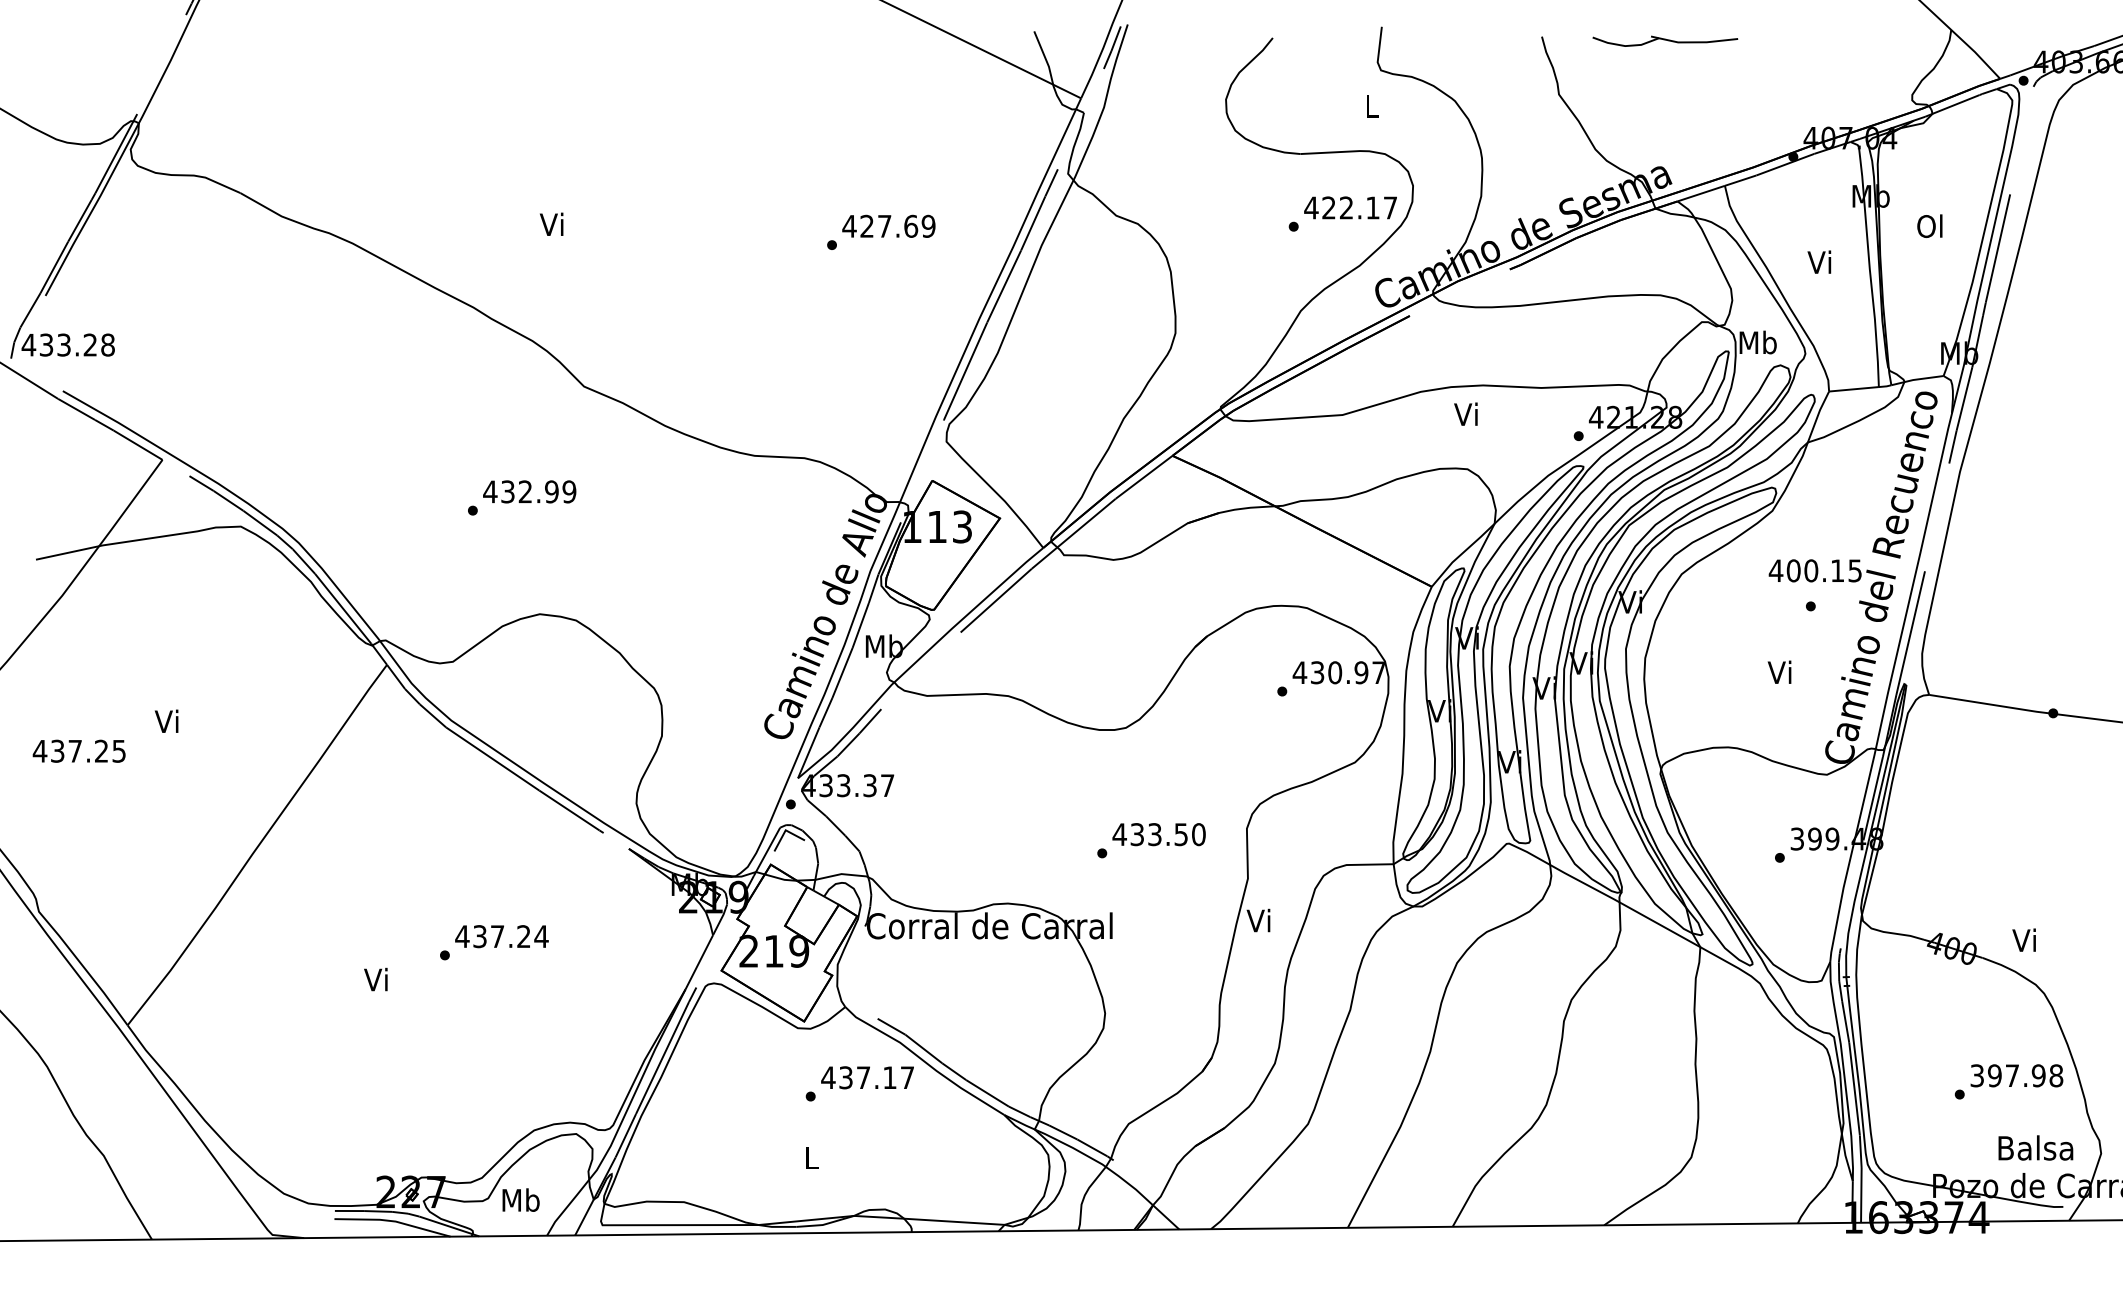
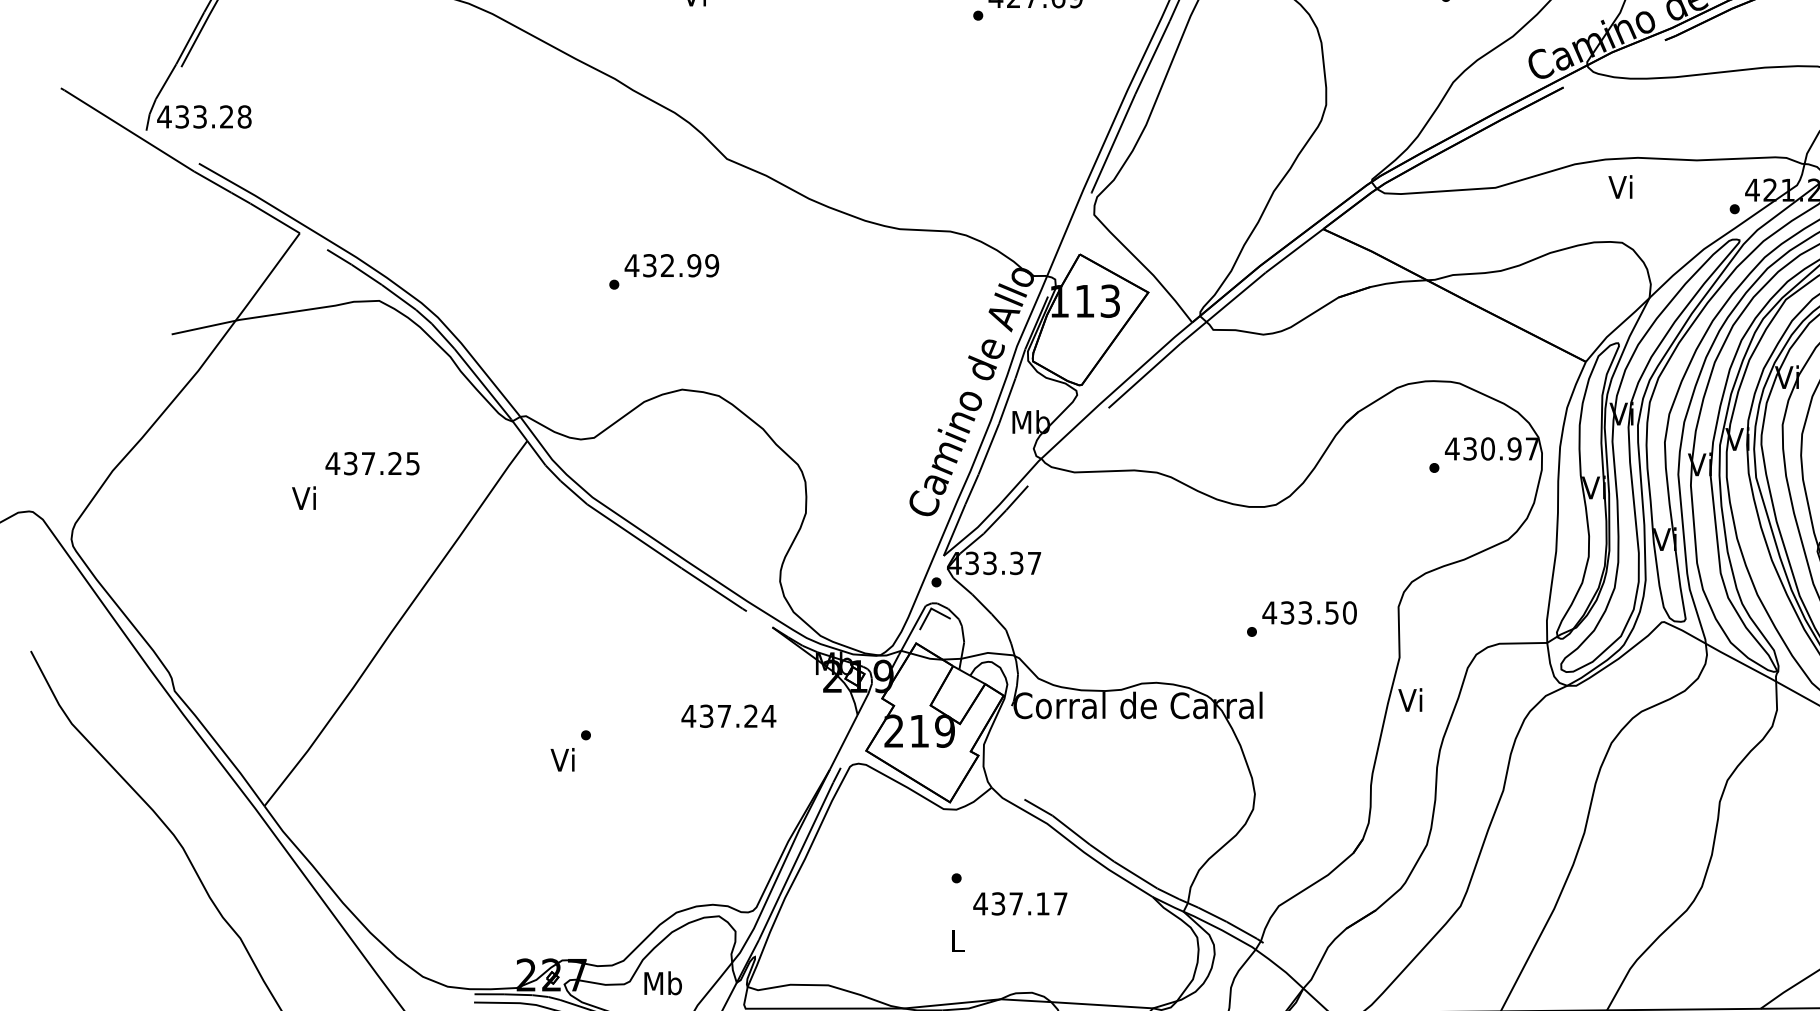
text: (78, 750) -> (371, 462), moved
text: (501, 936) -> (728, 716), moved
text: (375, 979) -> (562, 759), moved
text: (867, 1077) -> (1020, 903), moved

